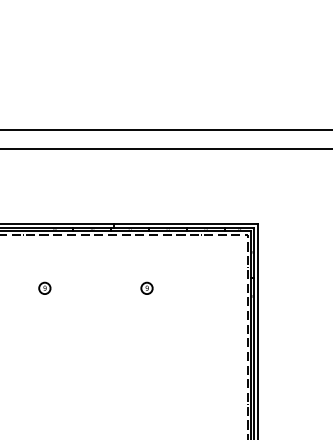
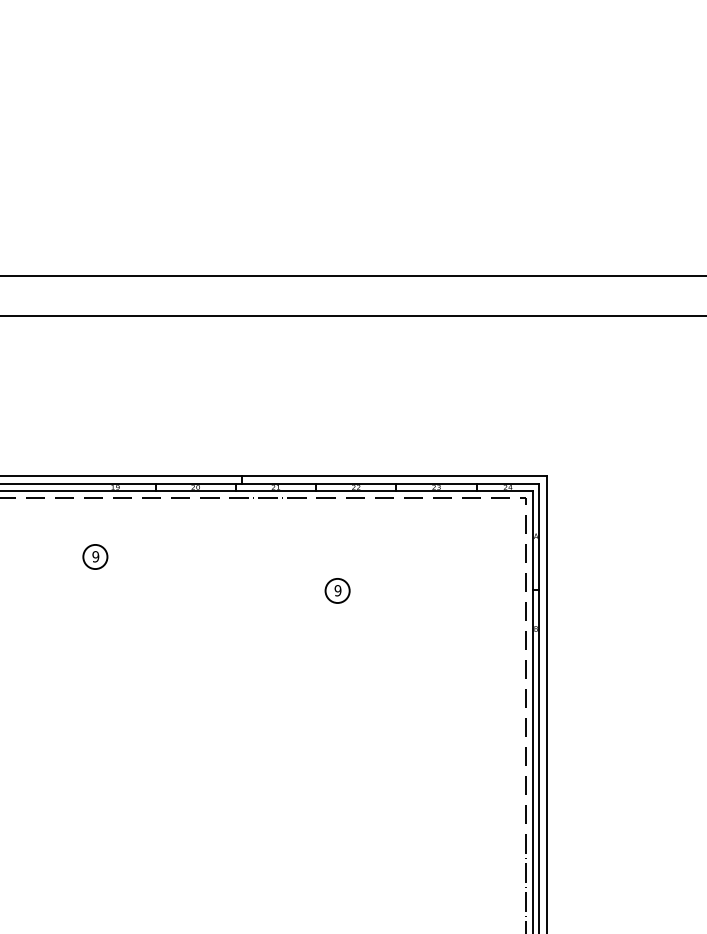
part: (44, 287) -> (94, 555), moved
part: (146, 287) -> (336, 589), moved

